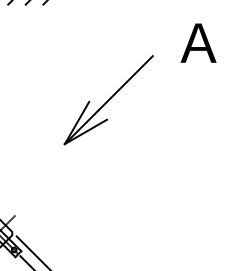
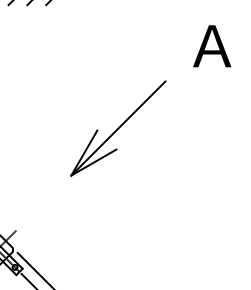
part: (108, 100) -> (118, 128), moved

